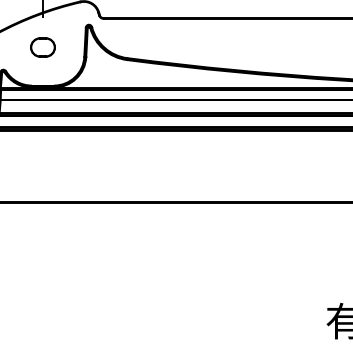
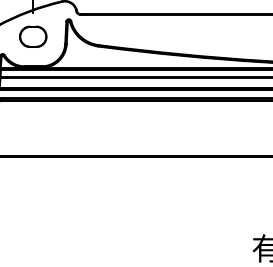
part: (42, 47) -> (32, 36), size x1.43

